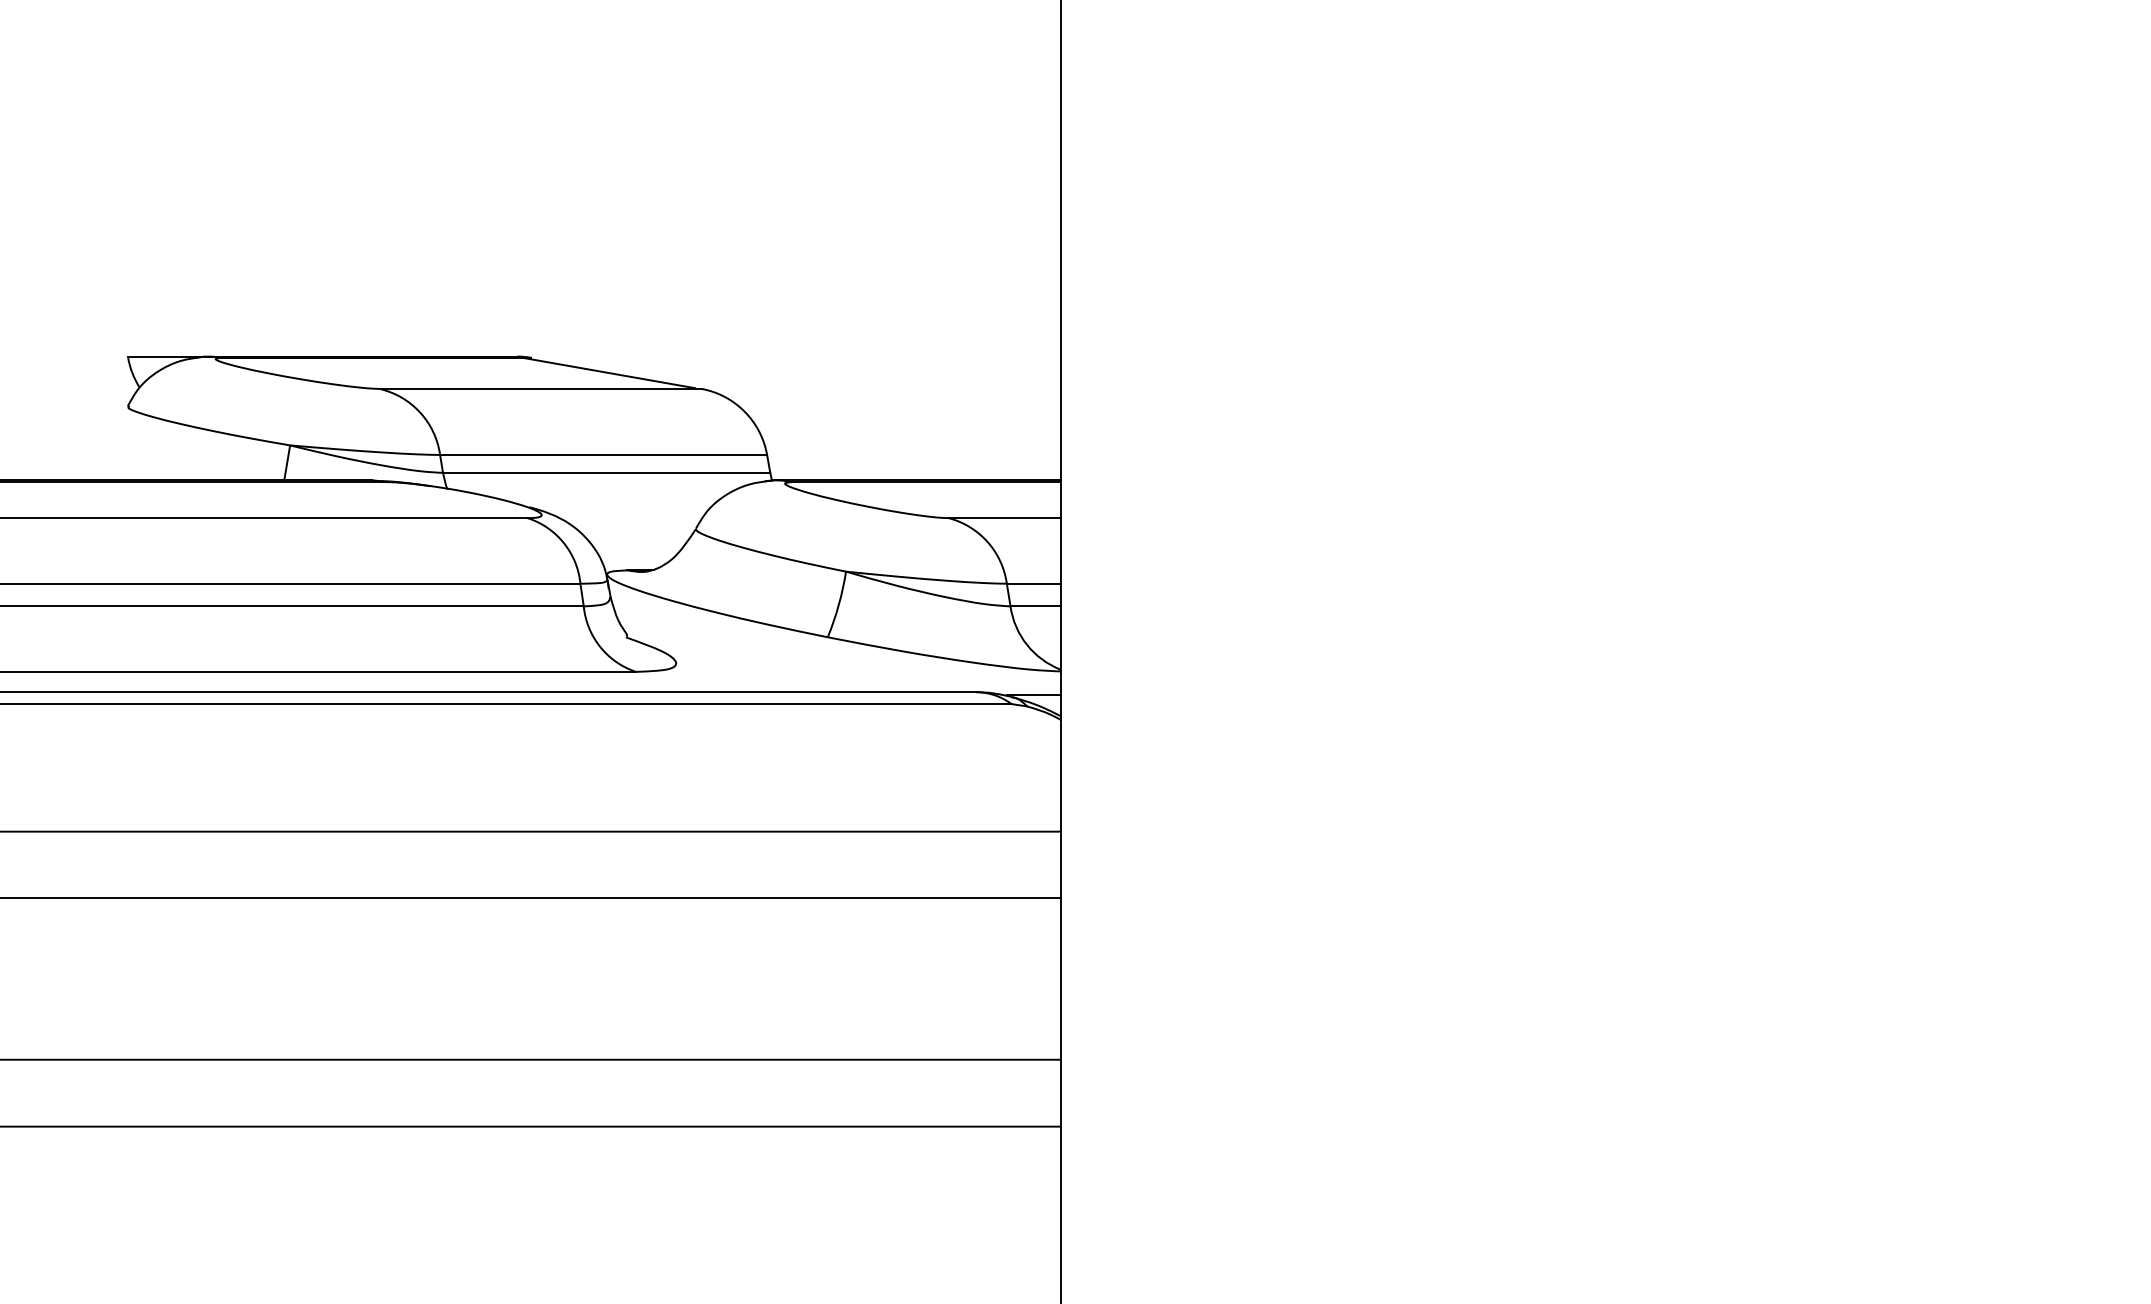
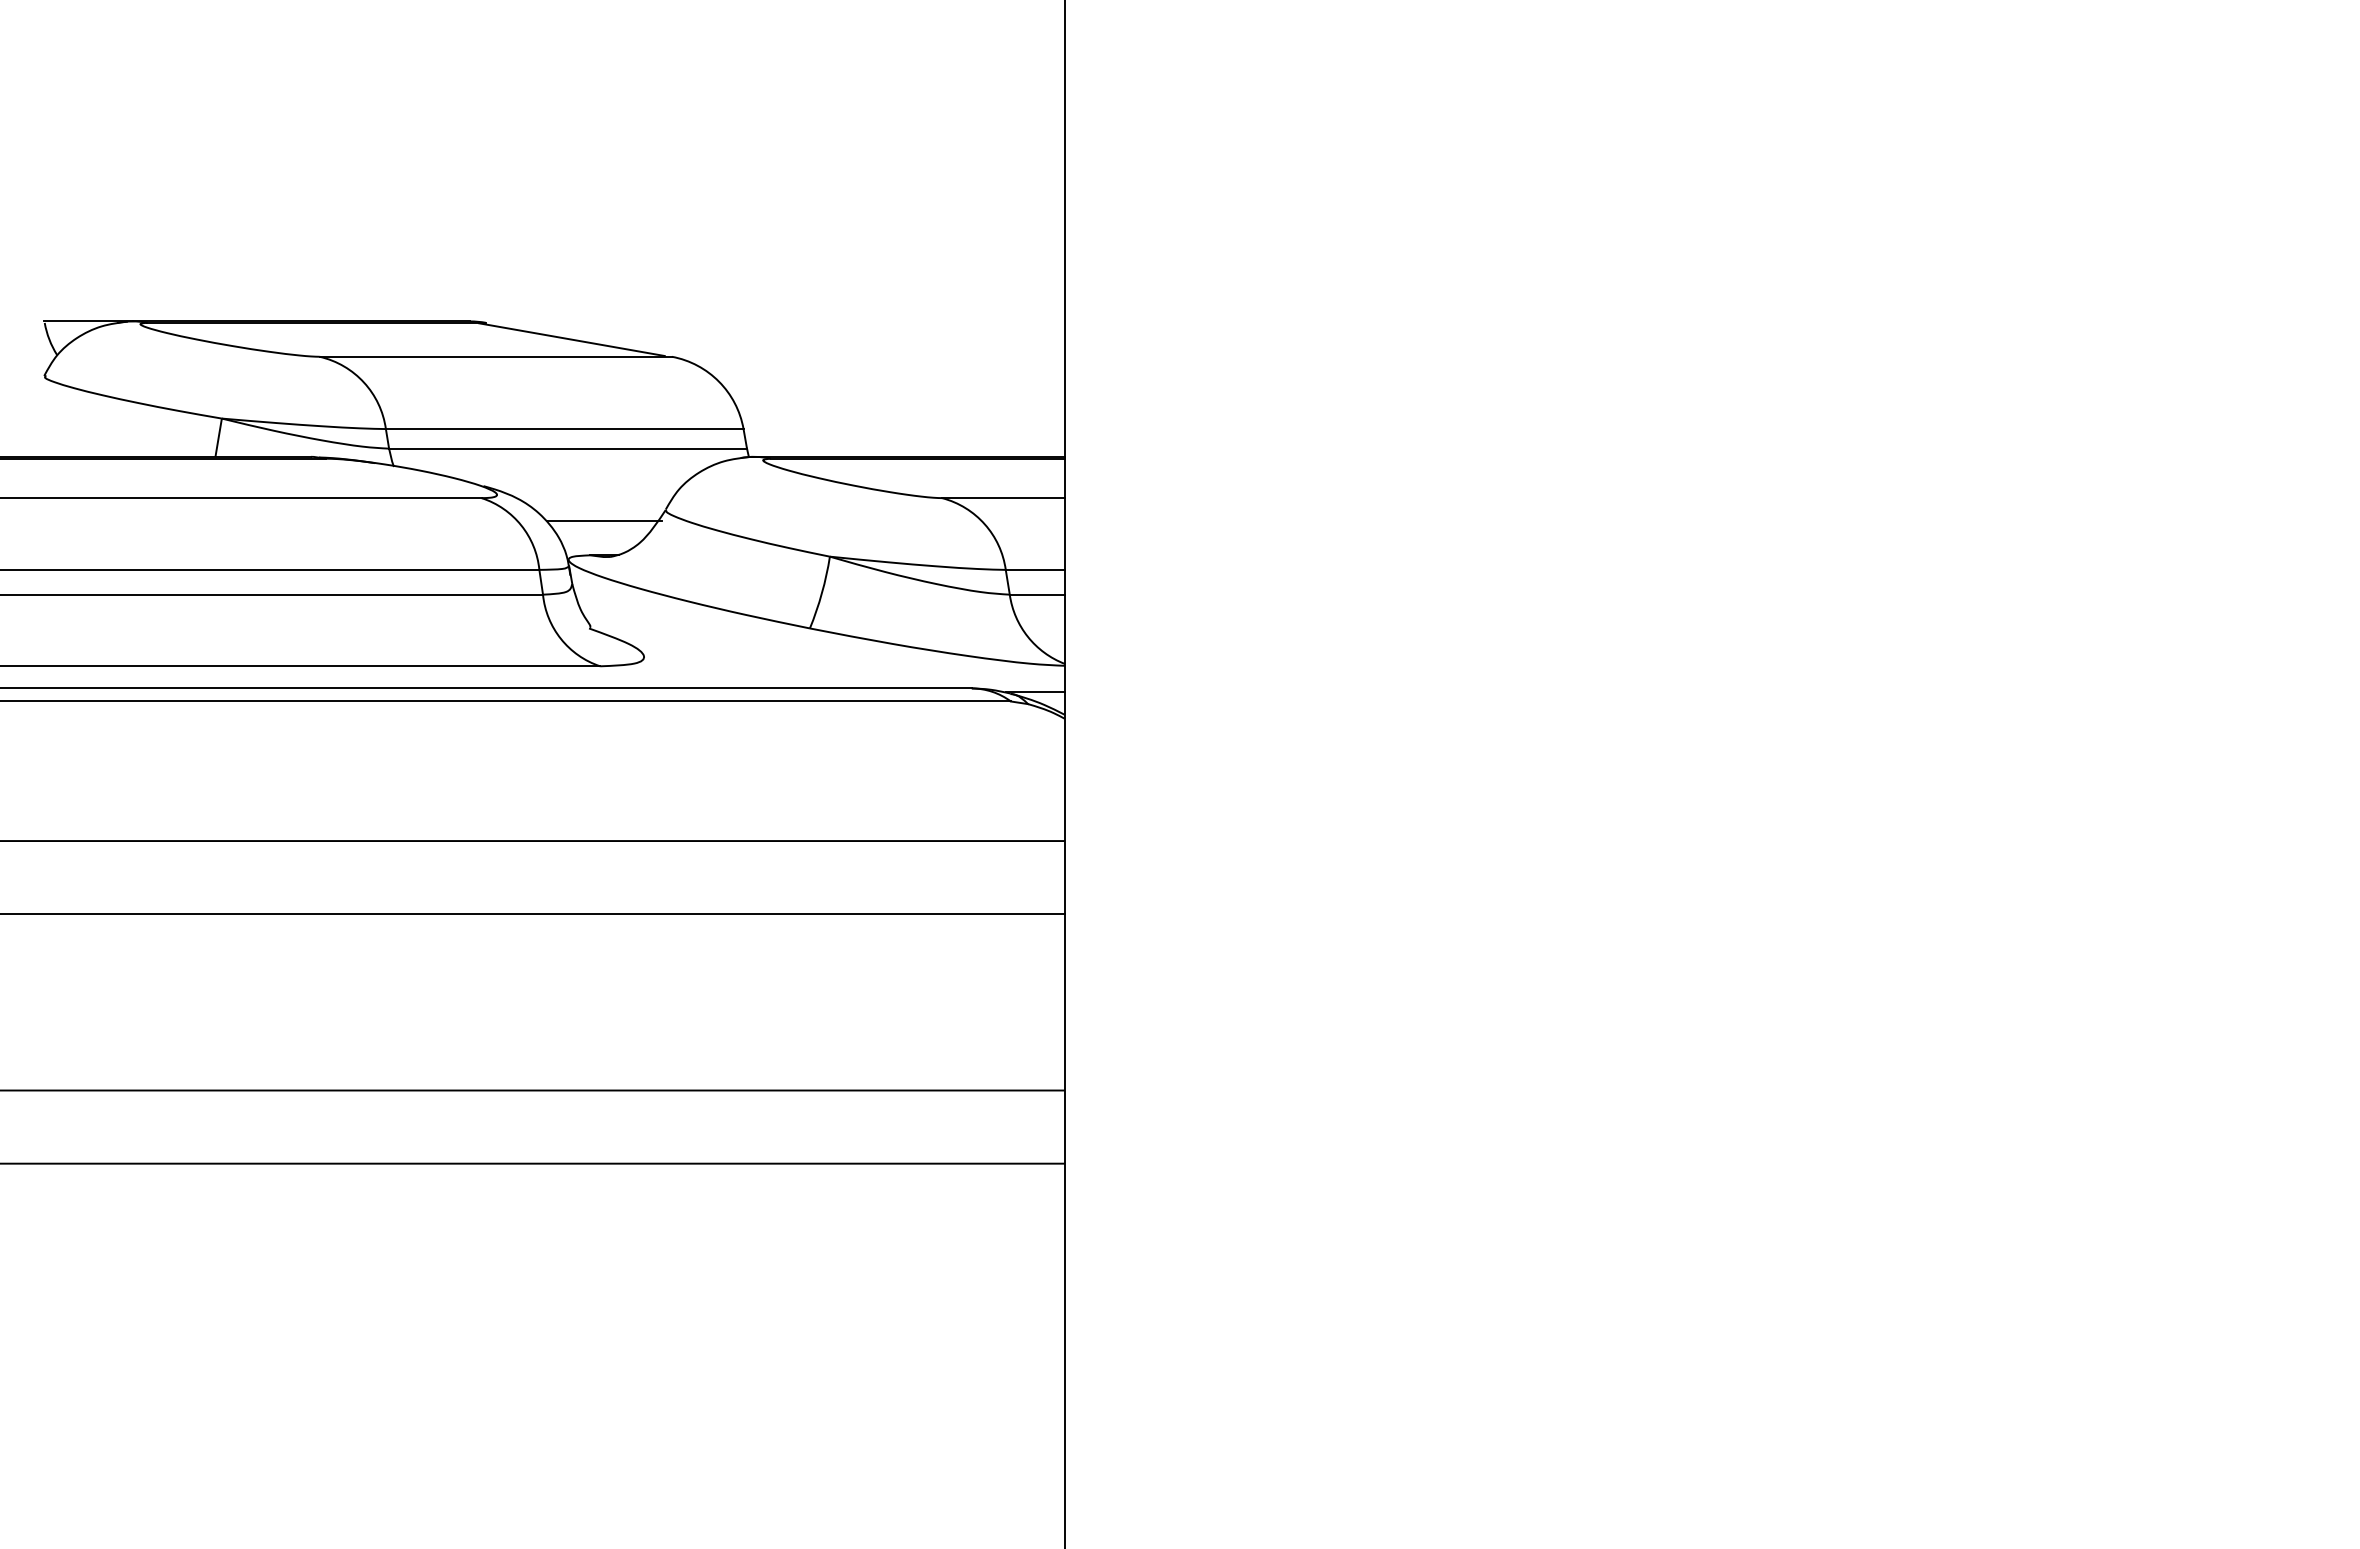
line: (639, 538) -> (604, 520), added

